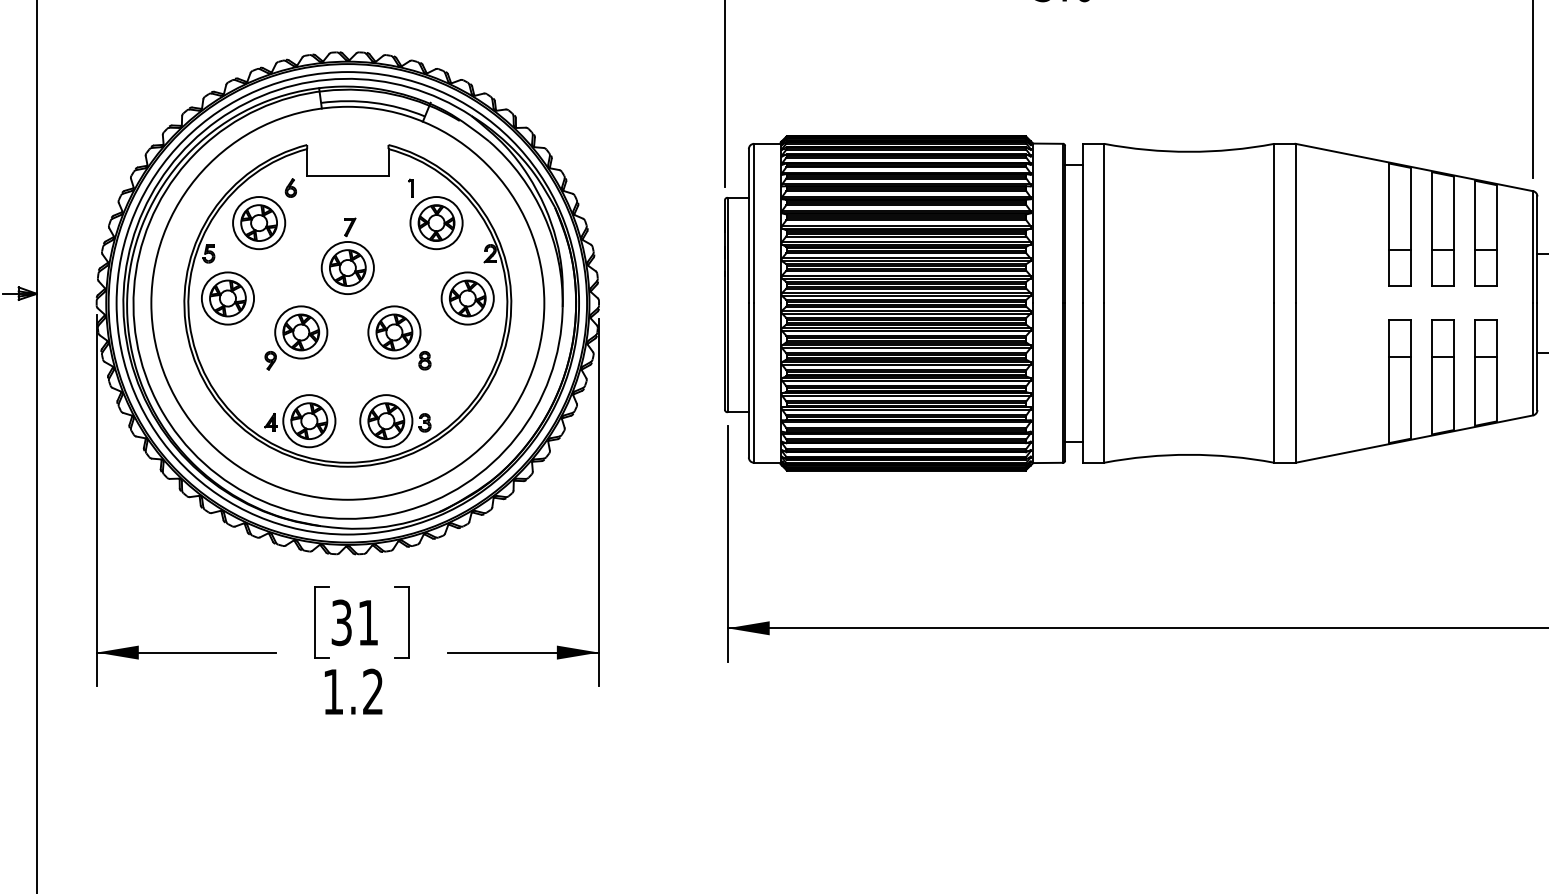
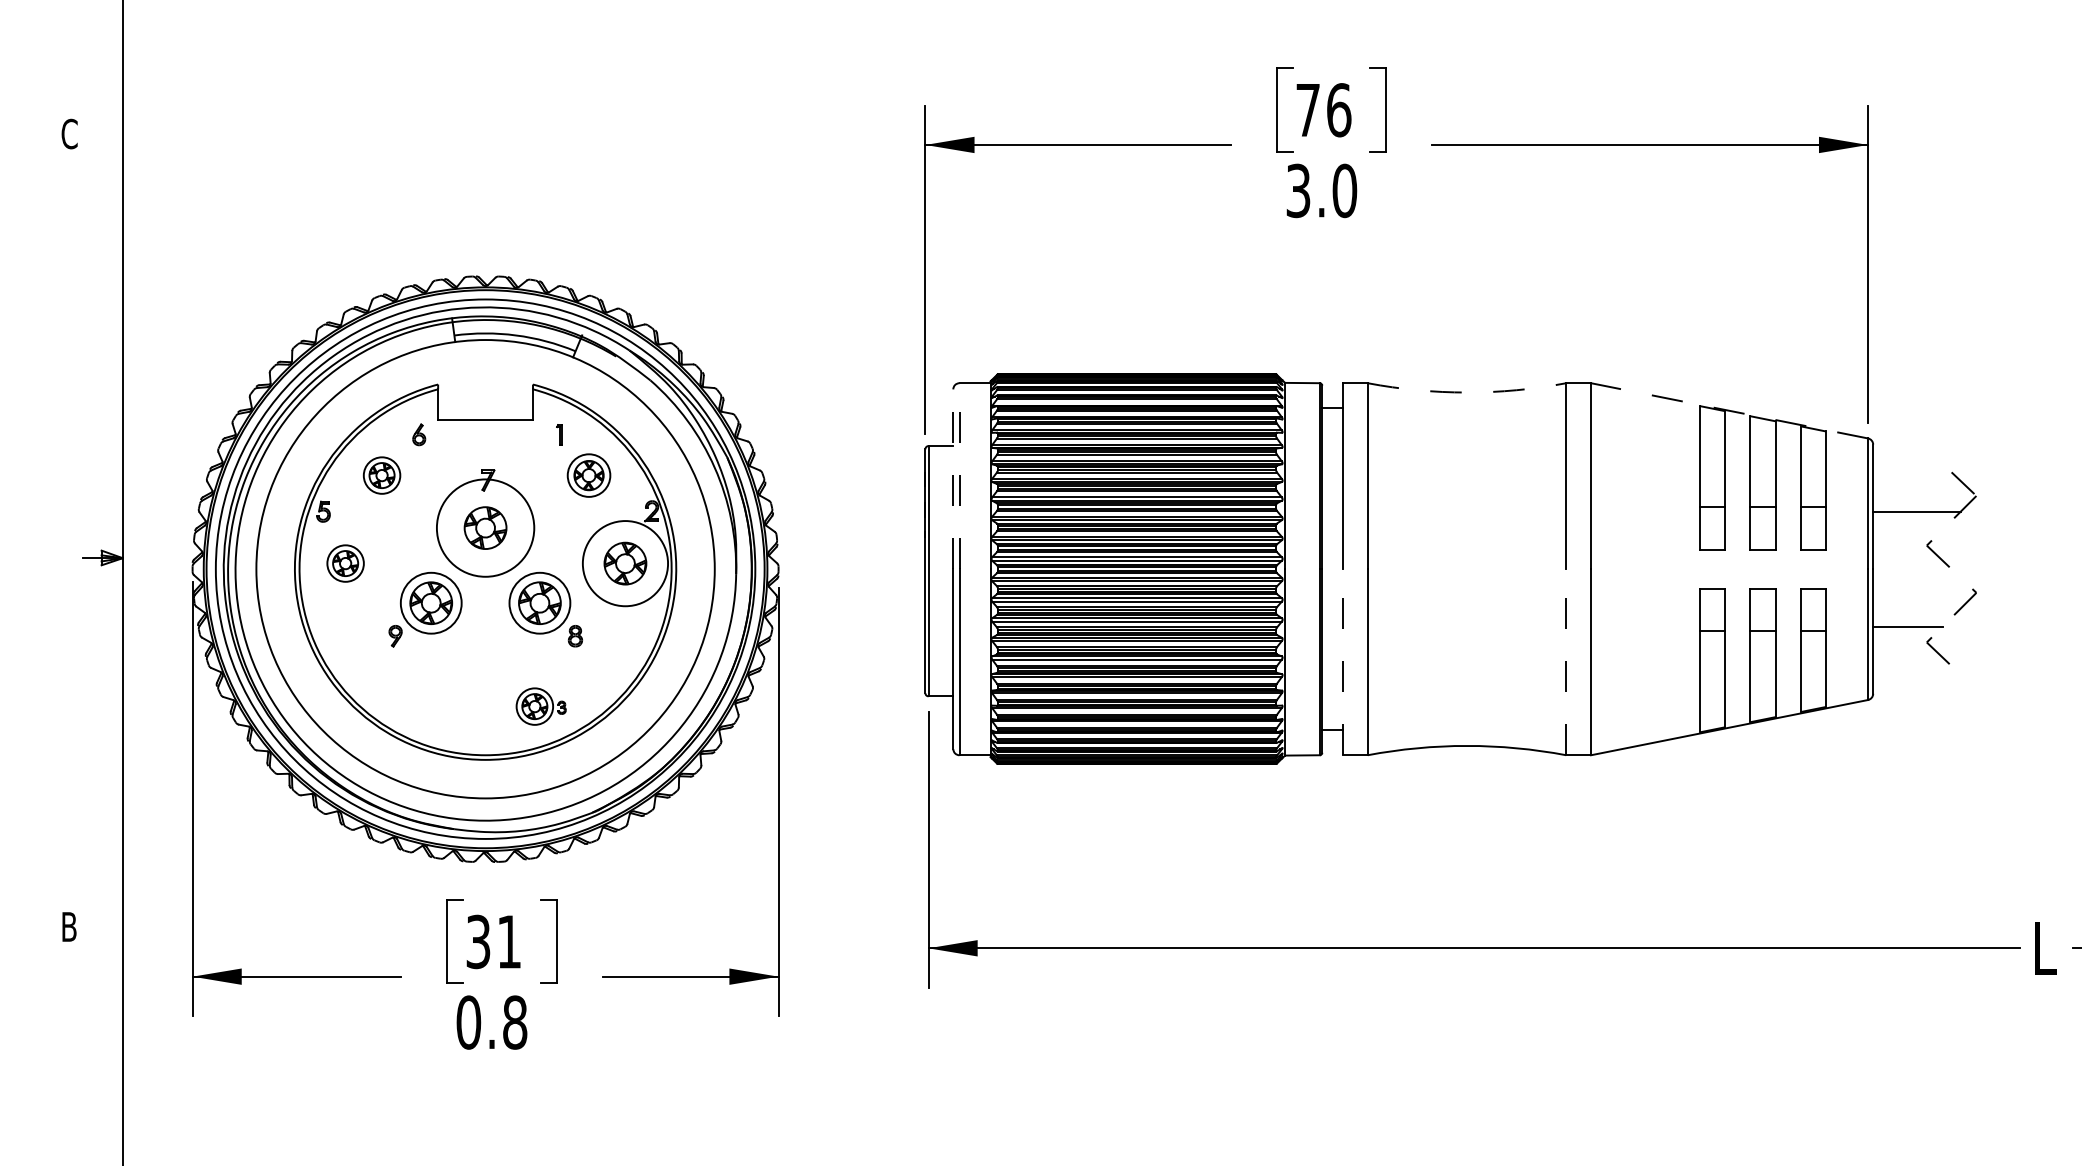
arc: (1189, 151) -> (1467, 392), solid -> dashed
line: (1414, 167) -> (1729, 410), solid -> dashed
part: (258, 222) -> (381, 475), size x0.6
part: (436, 222) -> (588, 475), size x0.7
line: (754, 222) -> (959, 475), solid -> dashed
line: (748, 226) -> (953, 479), solid -> dashed
circle: (347, 267) -> (485, 527), size x1.6
part: (227, 298) -> (345, 563), size x0.6
circle: (467, 298) -> (625, 563), size x1.4
line: (1083, 382) -> (1343, 661), solid -> dashed
line: (1274, 382) -> (1566, 661), solid -> dashed
part: (299, 420) -> (429, 706), removed
part: (395, 420) -> (541, 706), size x0.6
text: (352, 691) -> (491, 1022), 1.2 -> 0.8

